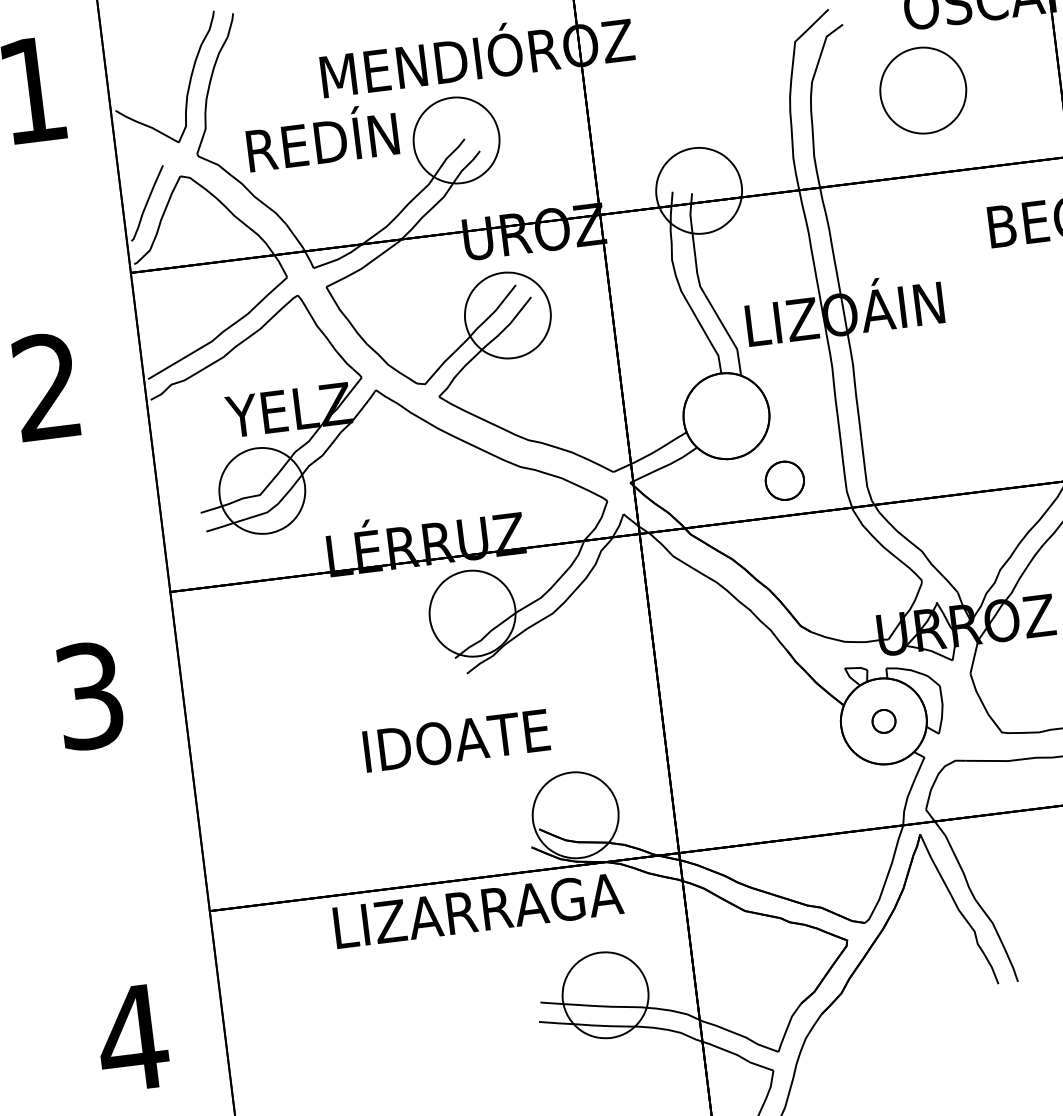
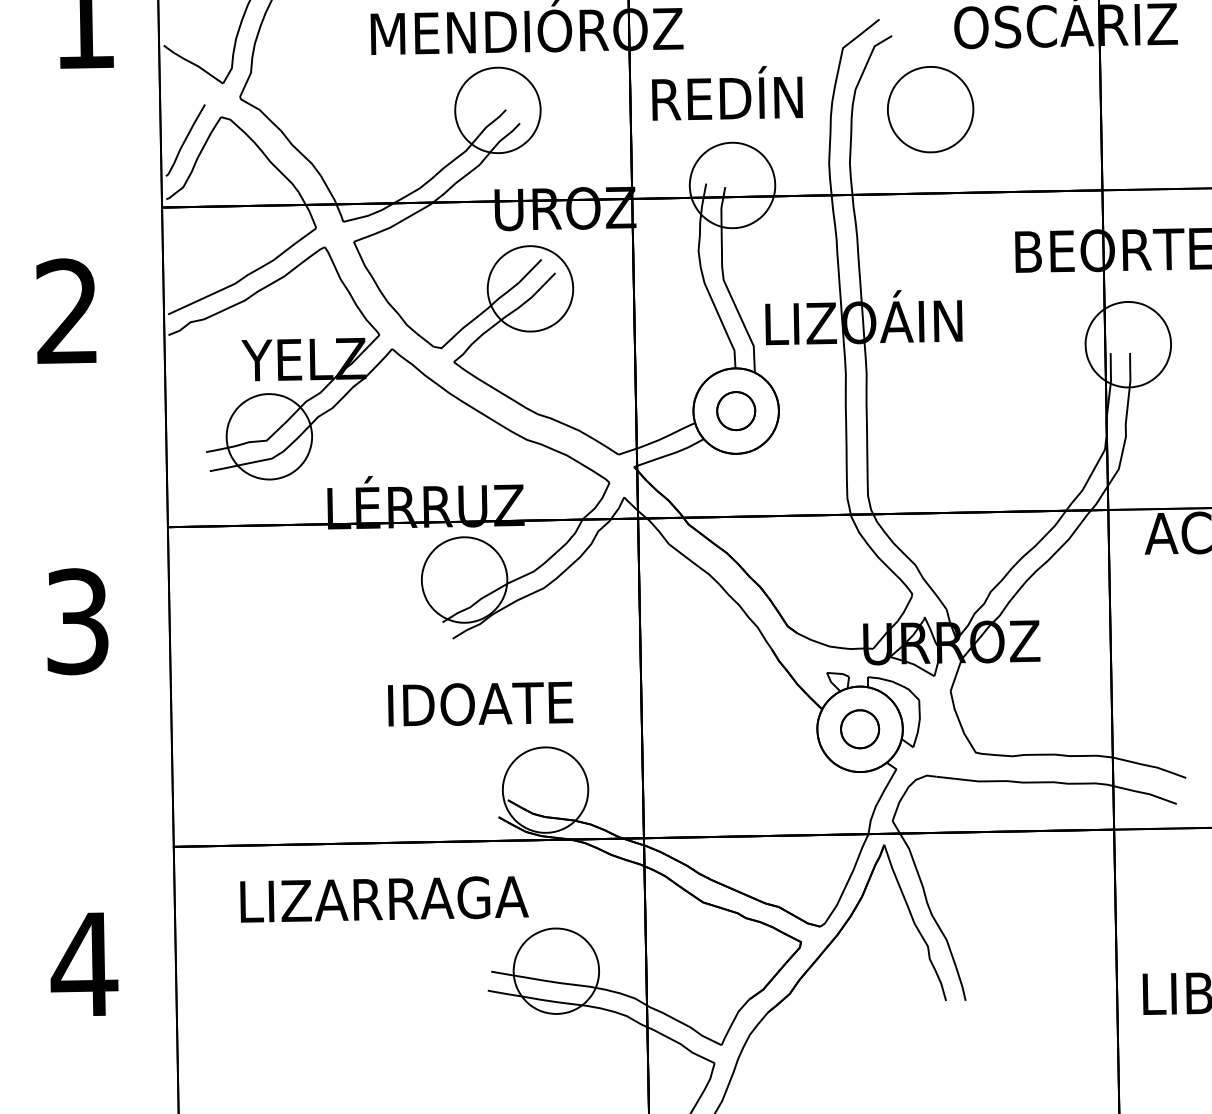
part: (923, 90) -> (930, 109), moved
text: (322, 137) -> (727, 93), moved
part: (785, 481) -> (736, 411), moved
part: (884, 721) -> (860, 729), size x1.67
text: (456, 740) -> (480, 703), moved
text: (478, 910) -> (384, 899), moved

